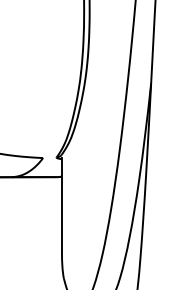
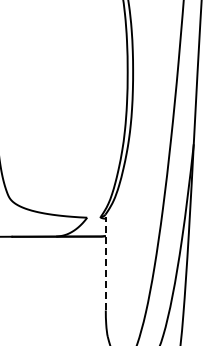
line: (61, 204) -> (105, 263), solid -> dashed

